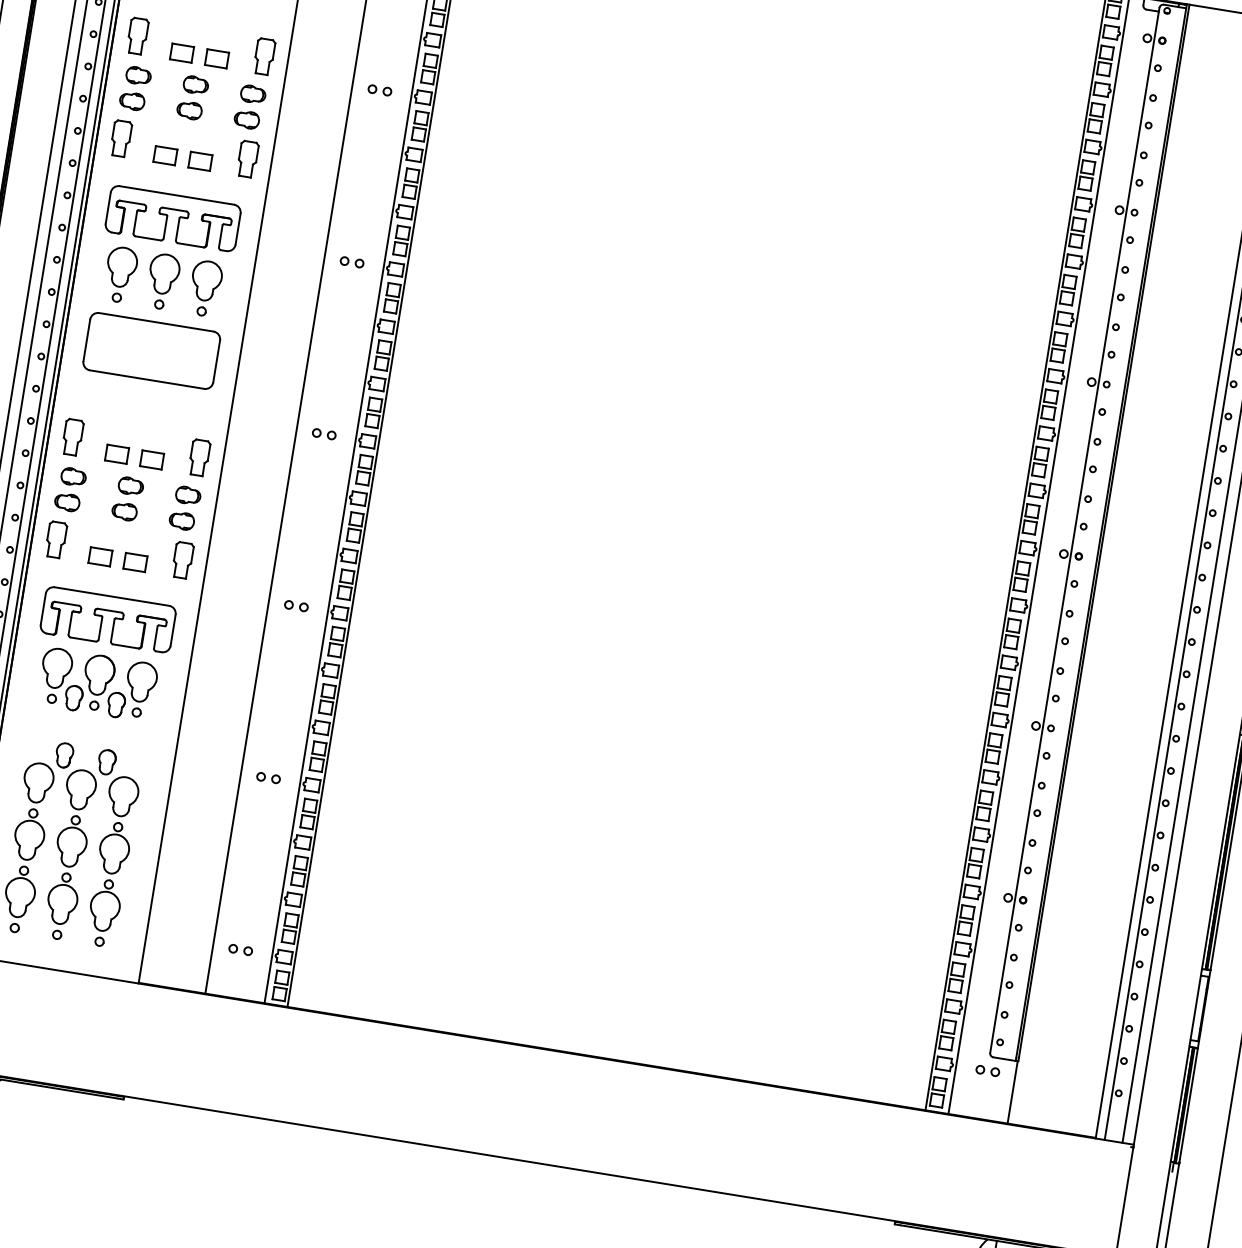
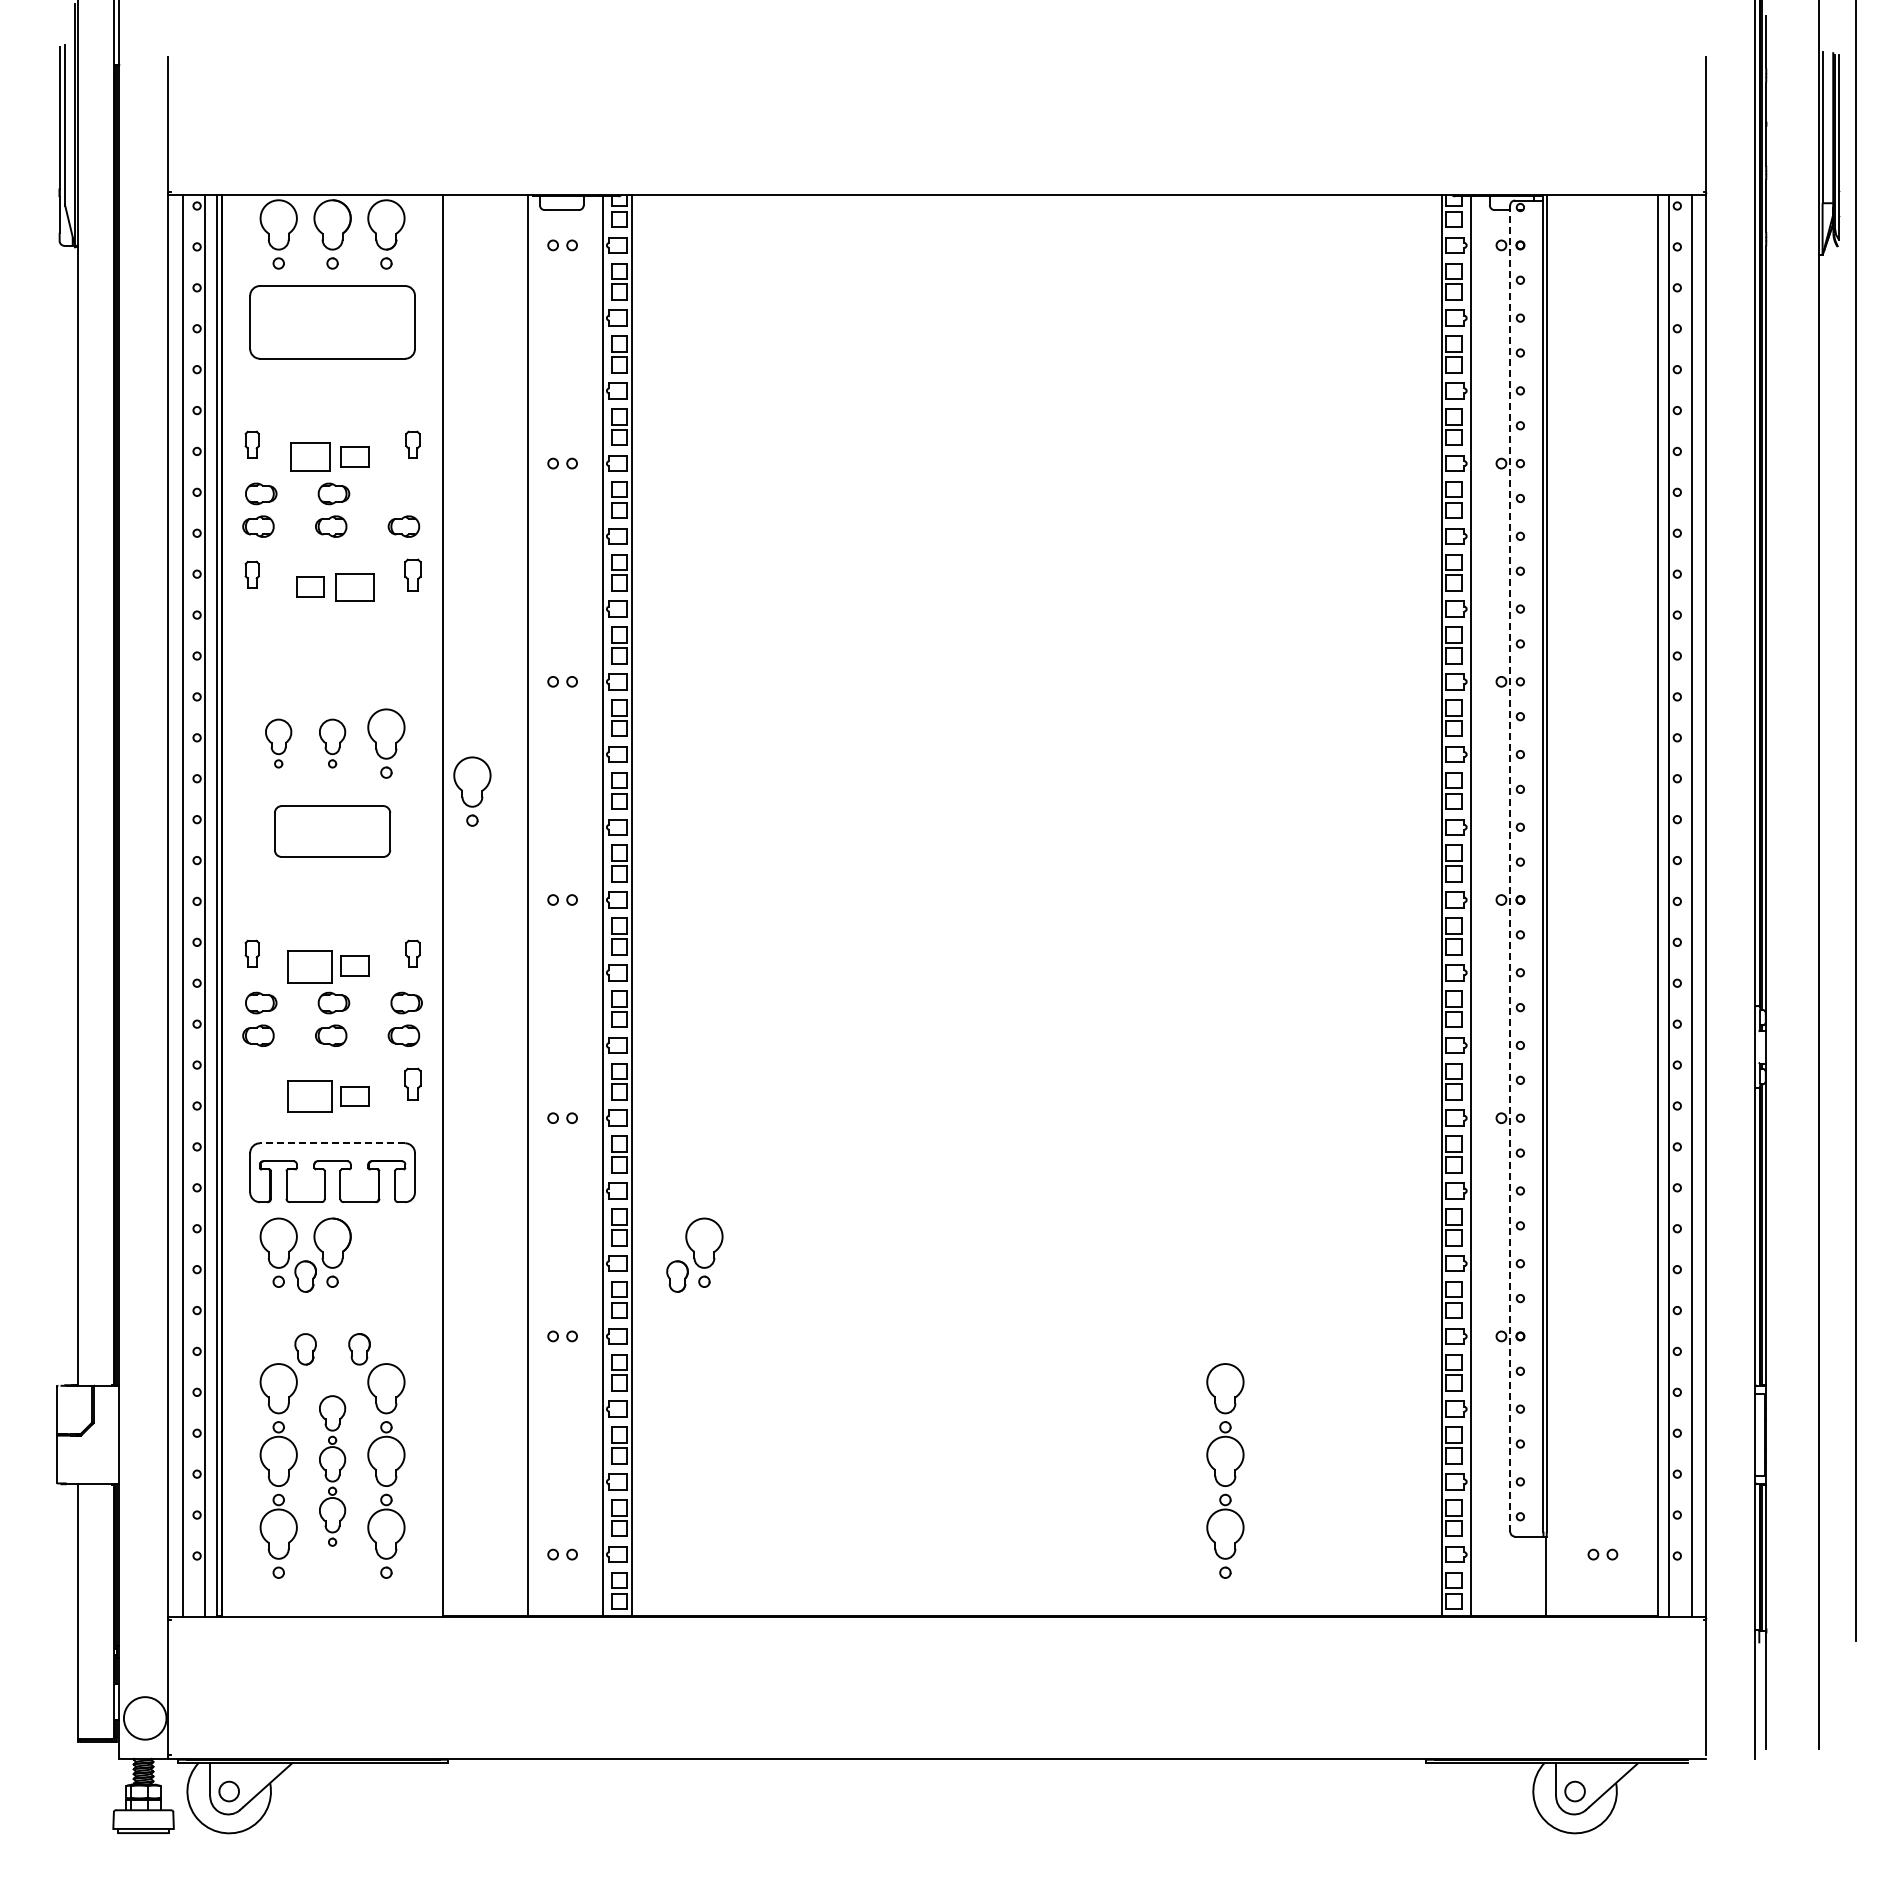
part: (138, 35) -> (252, 444), size x0.6
part: (182, 52) -> (310, 456), size x1.4
part: (264, 56) -> (412, 444), size x0.6
part: (253, 94) -> (406, 493), removed
part: (121, 138) -> (252, 574), size x0.6
part: (247, 158) -> (412, 574), size x0.7
part: (200, 160) -> (354, 586), size x1.4
part: (167, 217) -> (325, 663), removed
part: (120, 274) -> (278, 743), size x0.7
part: (162, 281) -> (332, 743), size x0.7
part: (267, 337) -> (472, 791), added
part: (151, 350) -> (332, 831), size x0.7
part: (73, 436) -> (252, 953), size x0.6
part: (117, 453) -> (310, 965), size x1.6
part: (199, 457) -> (412, 953), size x0.6
line: (1074, 531) -> (1510, 869), solid -> dashed
part: (56, 539) -> (252, 1083), removed
part: (100, 556) -> (310, 1096), size x1.6
part: (182, 559) -> (412, 1083), size x0.7
line: (111, 596) -> (332, 1143), solid -> dashed
part: (132, 689) -> (694, 1254), moved
part: (70, 854) -> (332, 1470), size x0.7
part: (773, 968) -> (1225, 1470), added
part: (987, 1070) -> (1602, 1554), moved

